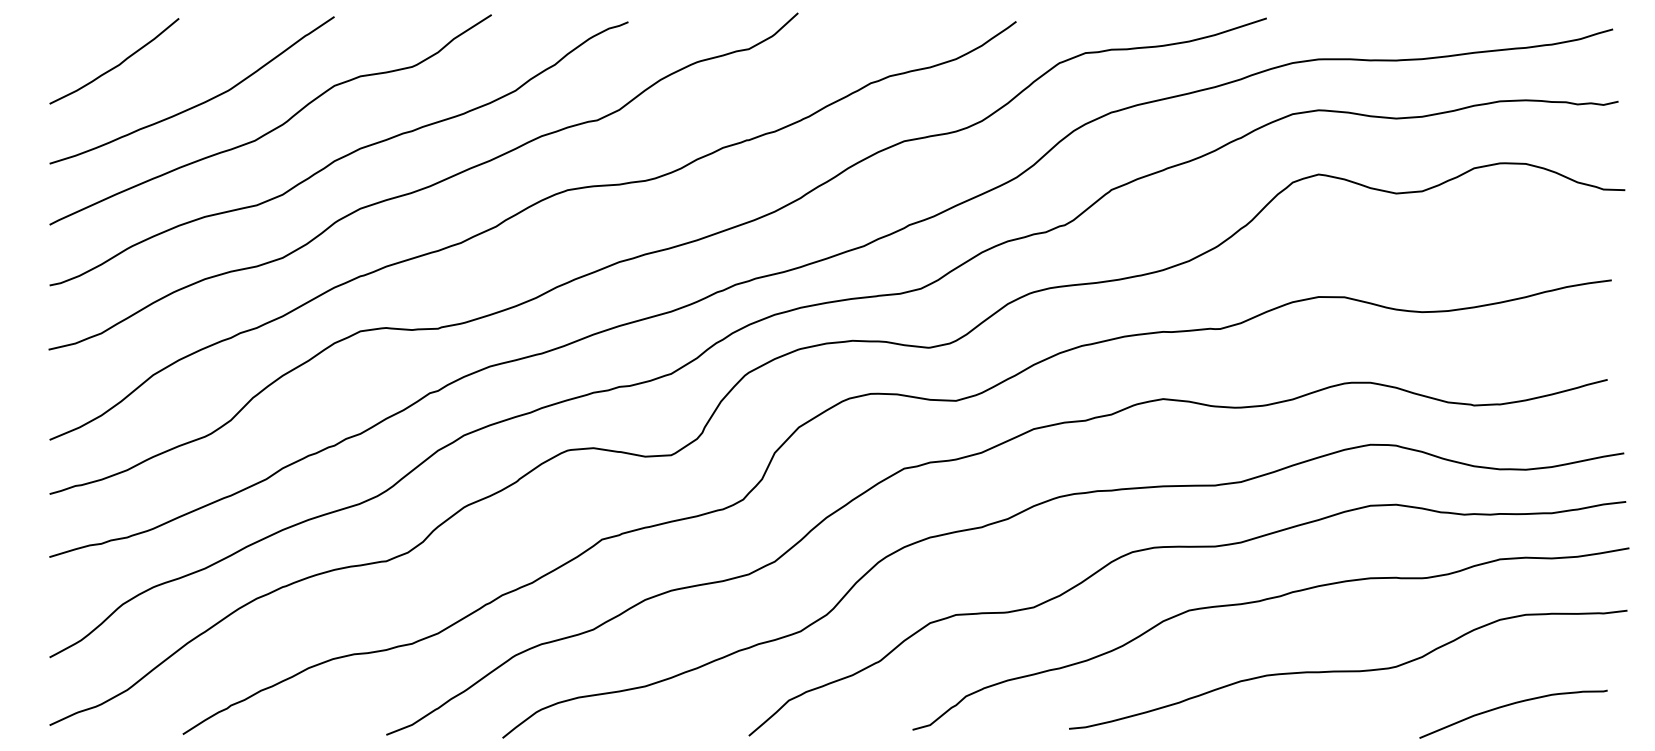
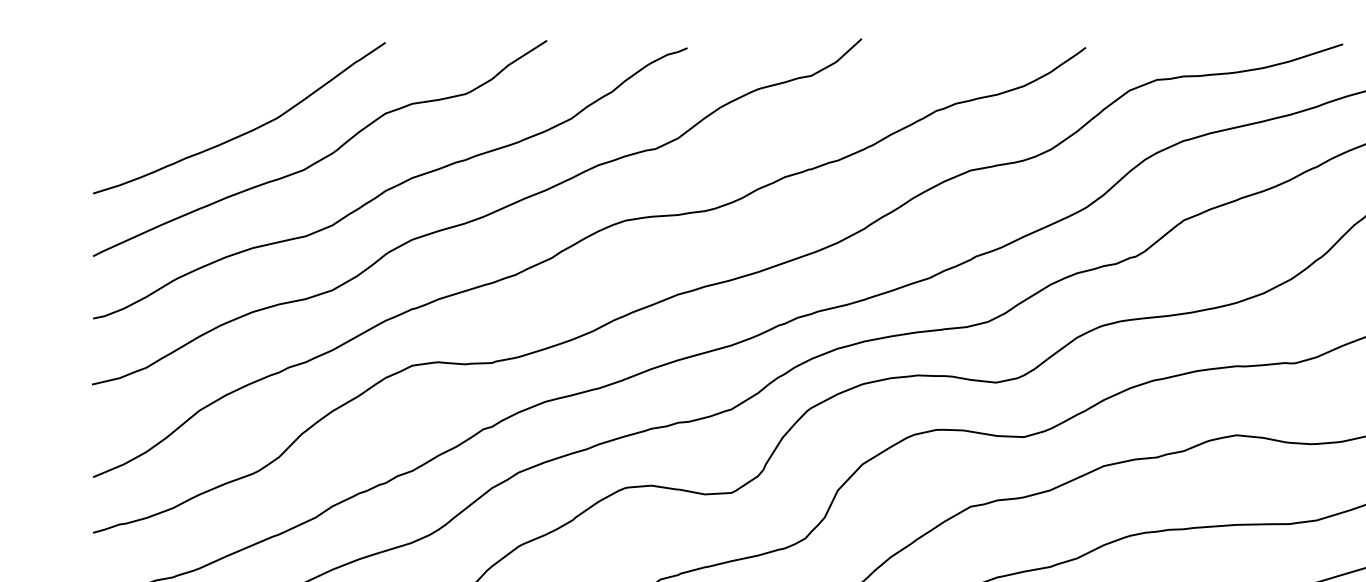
curve: (117, 64) -> (162, 91), removed

